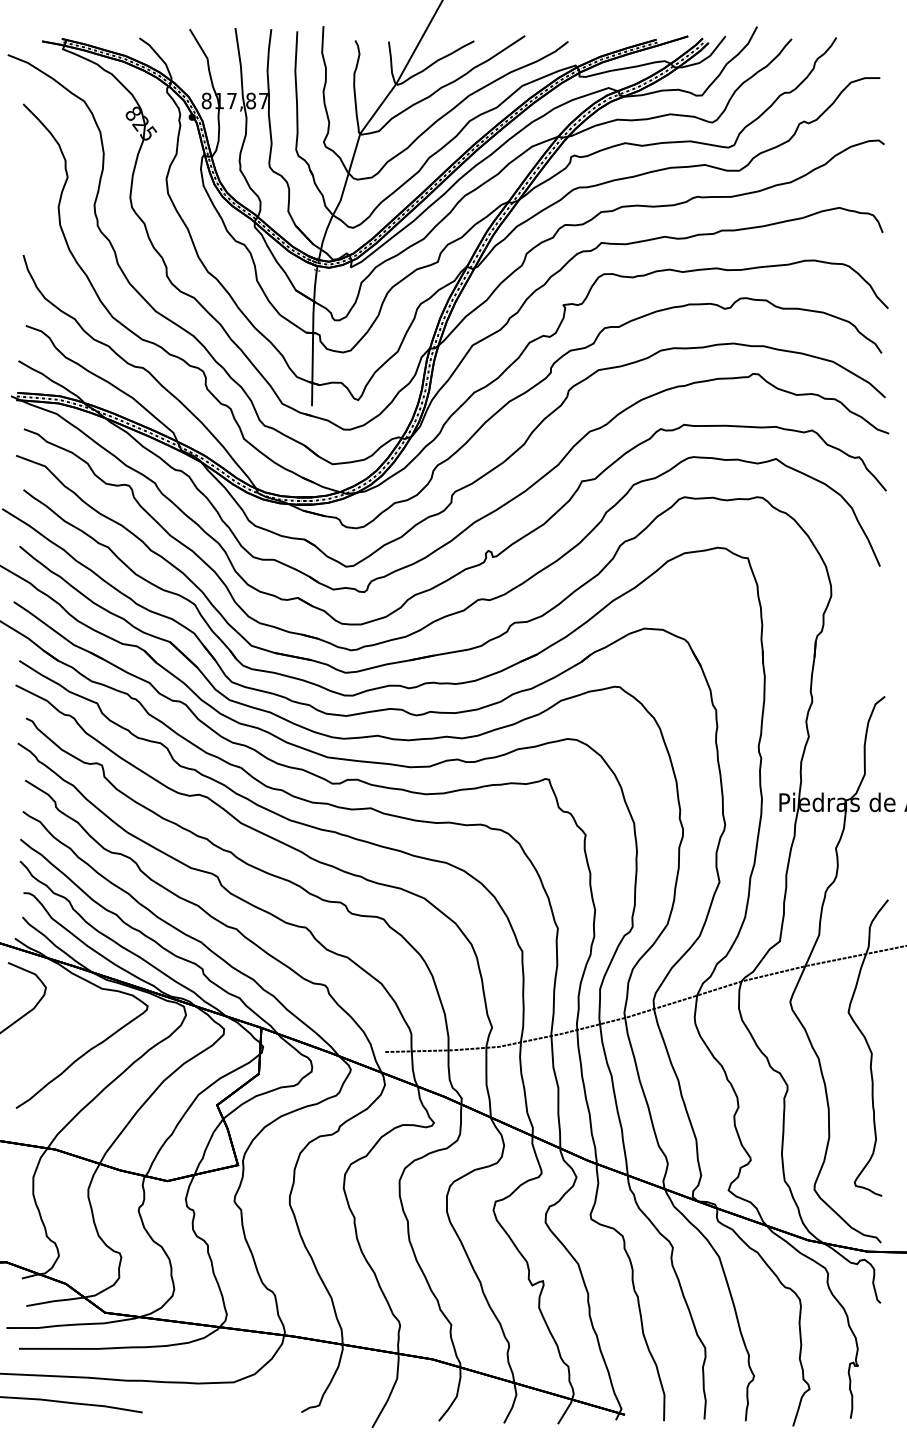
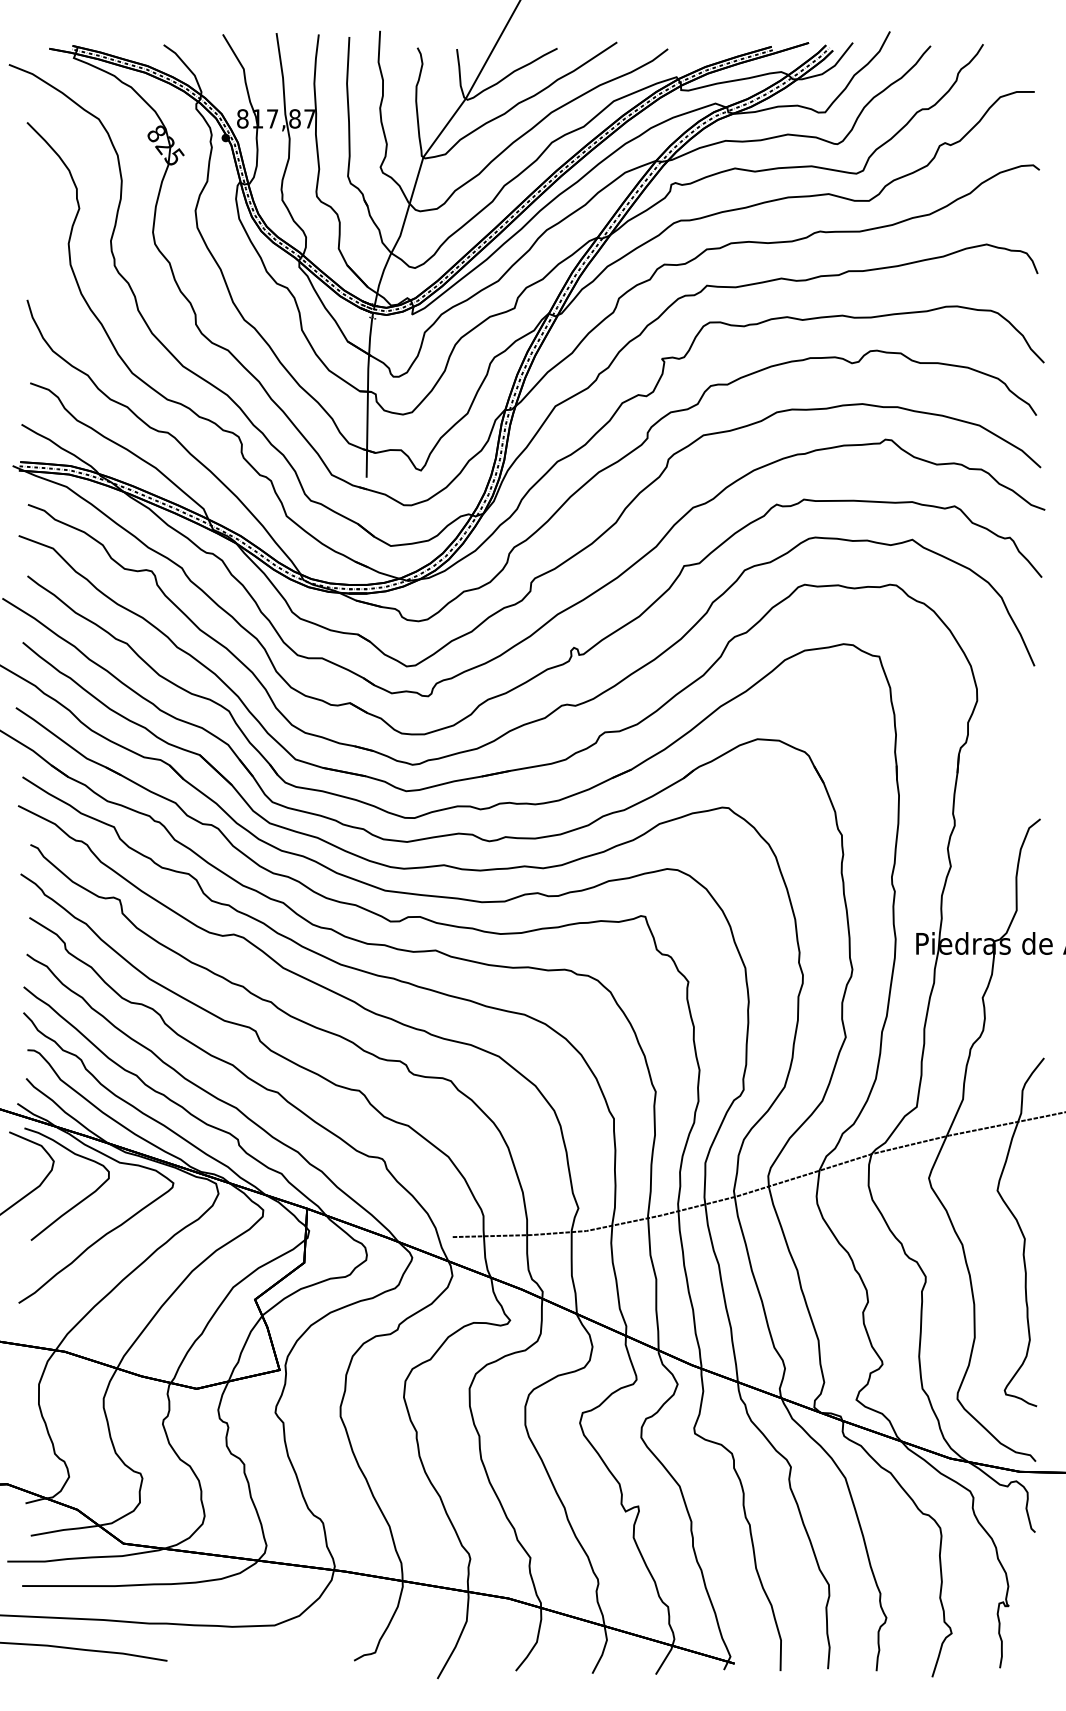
curve: (67, 1021) -> (79, 1201), added

